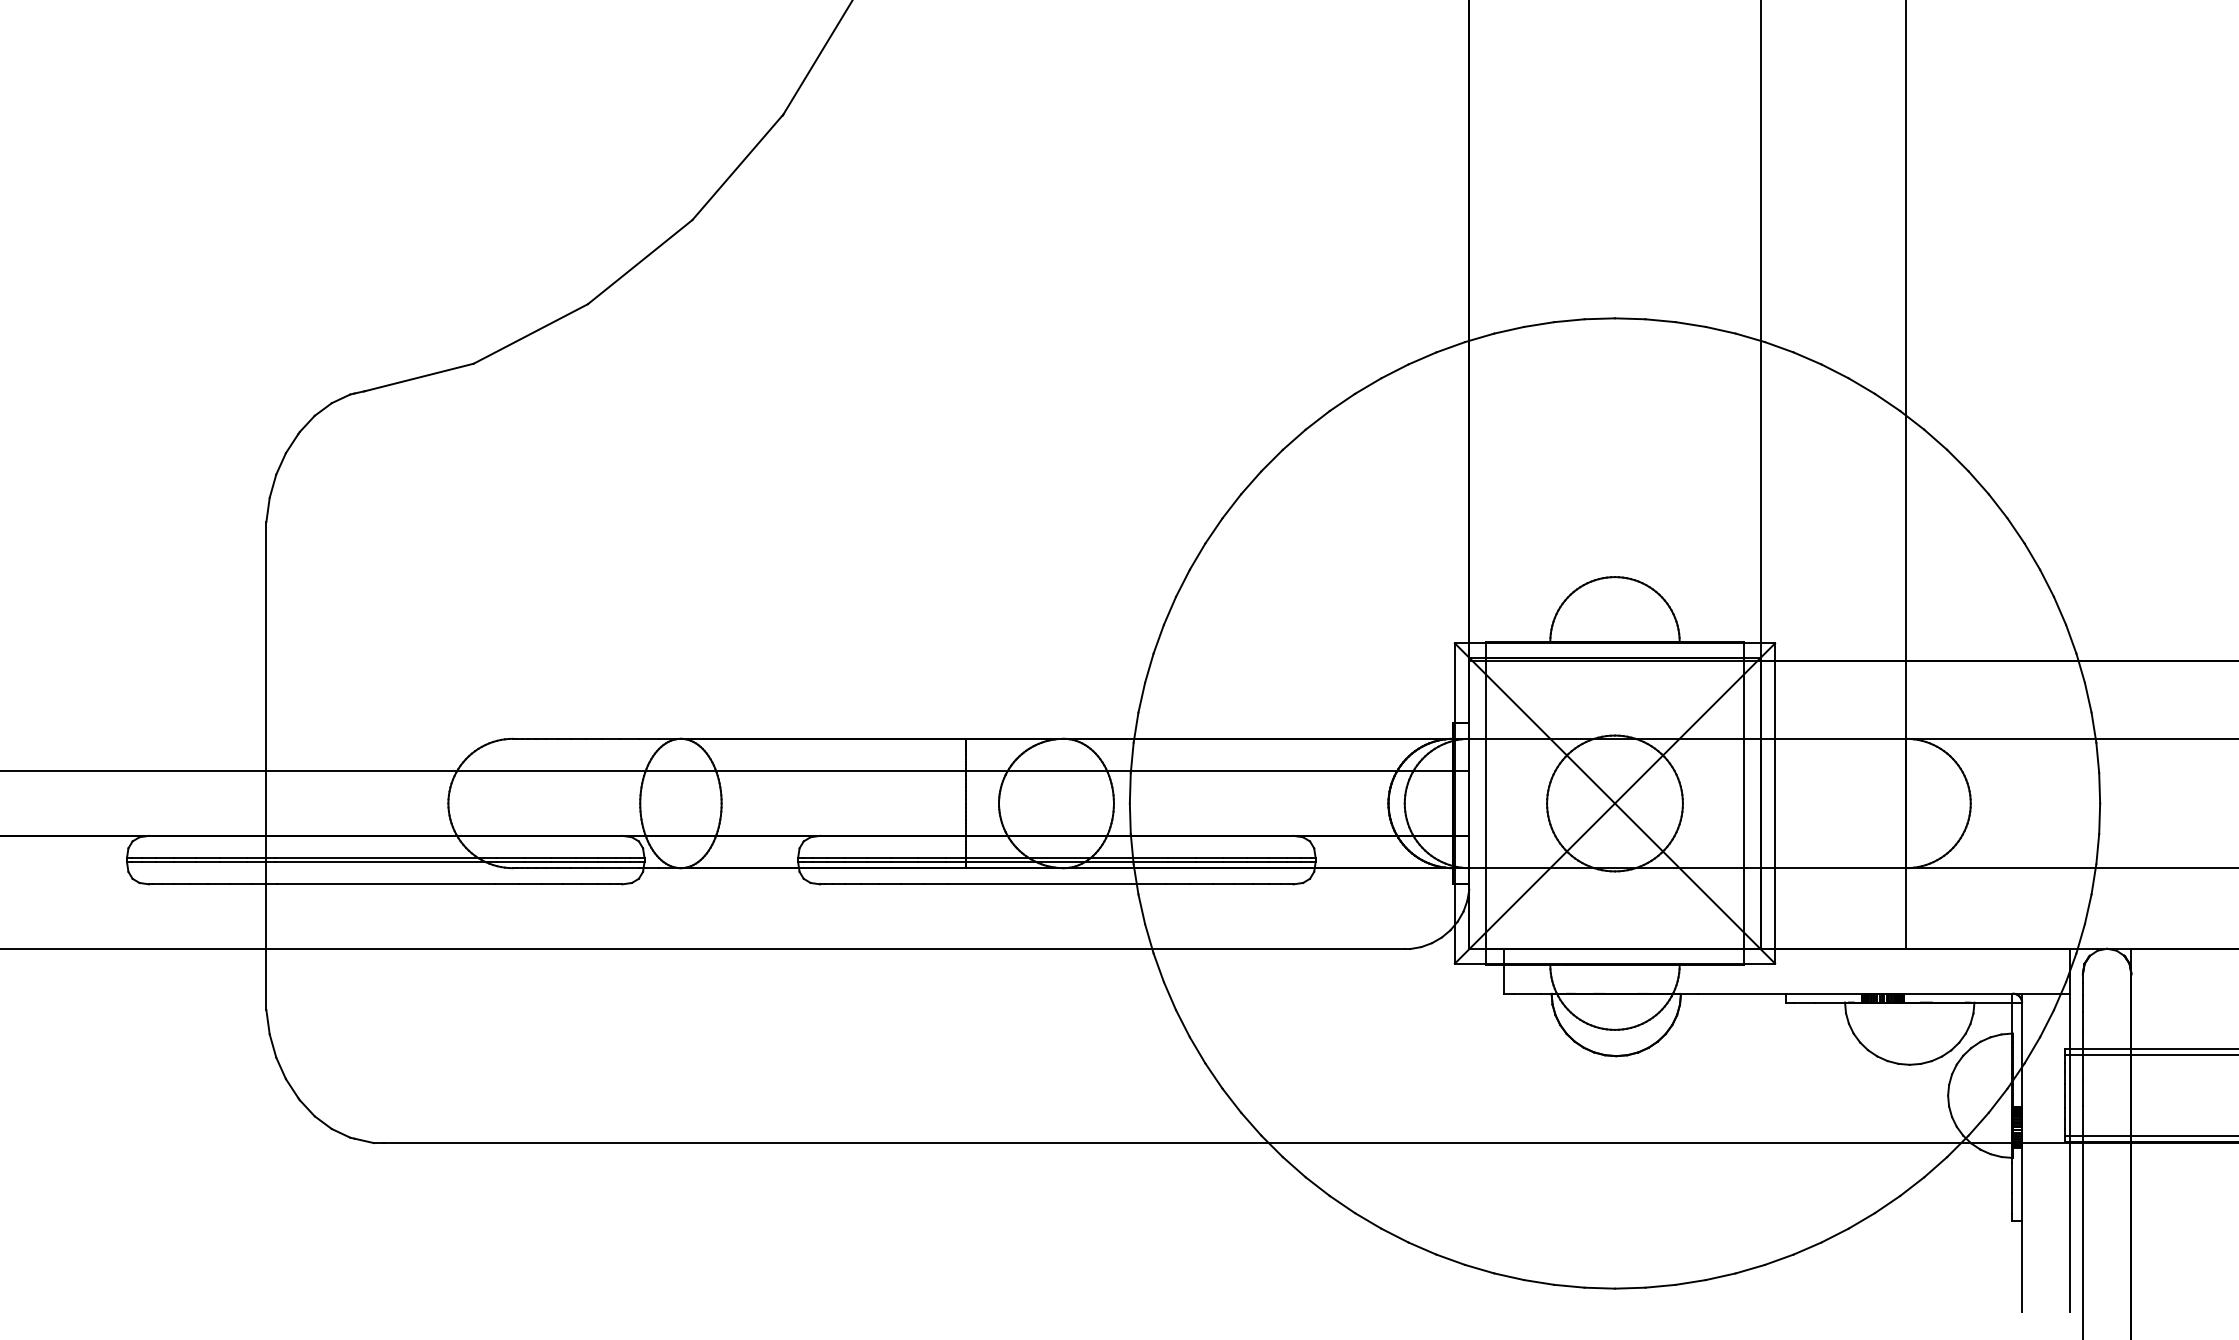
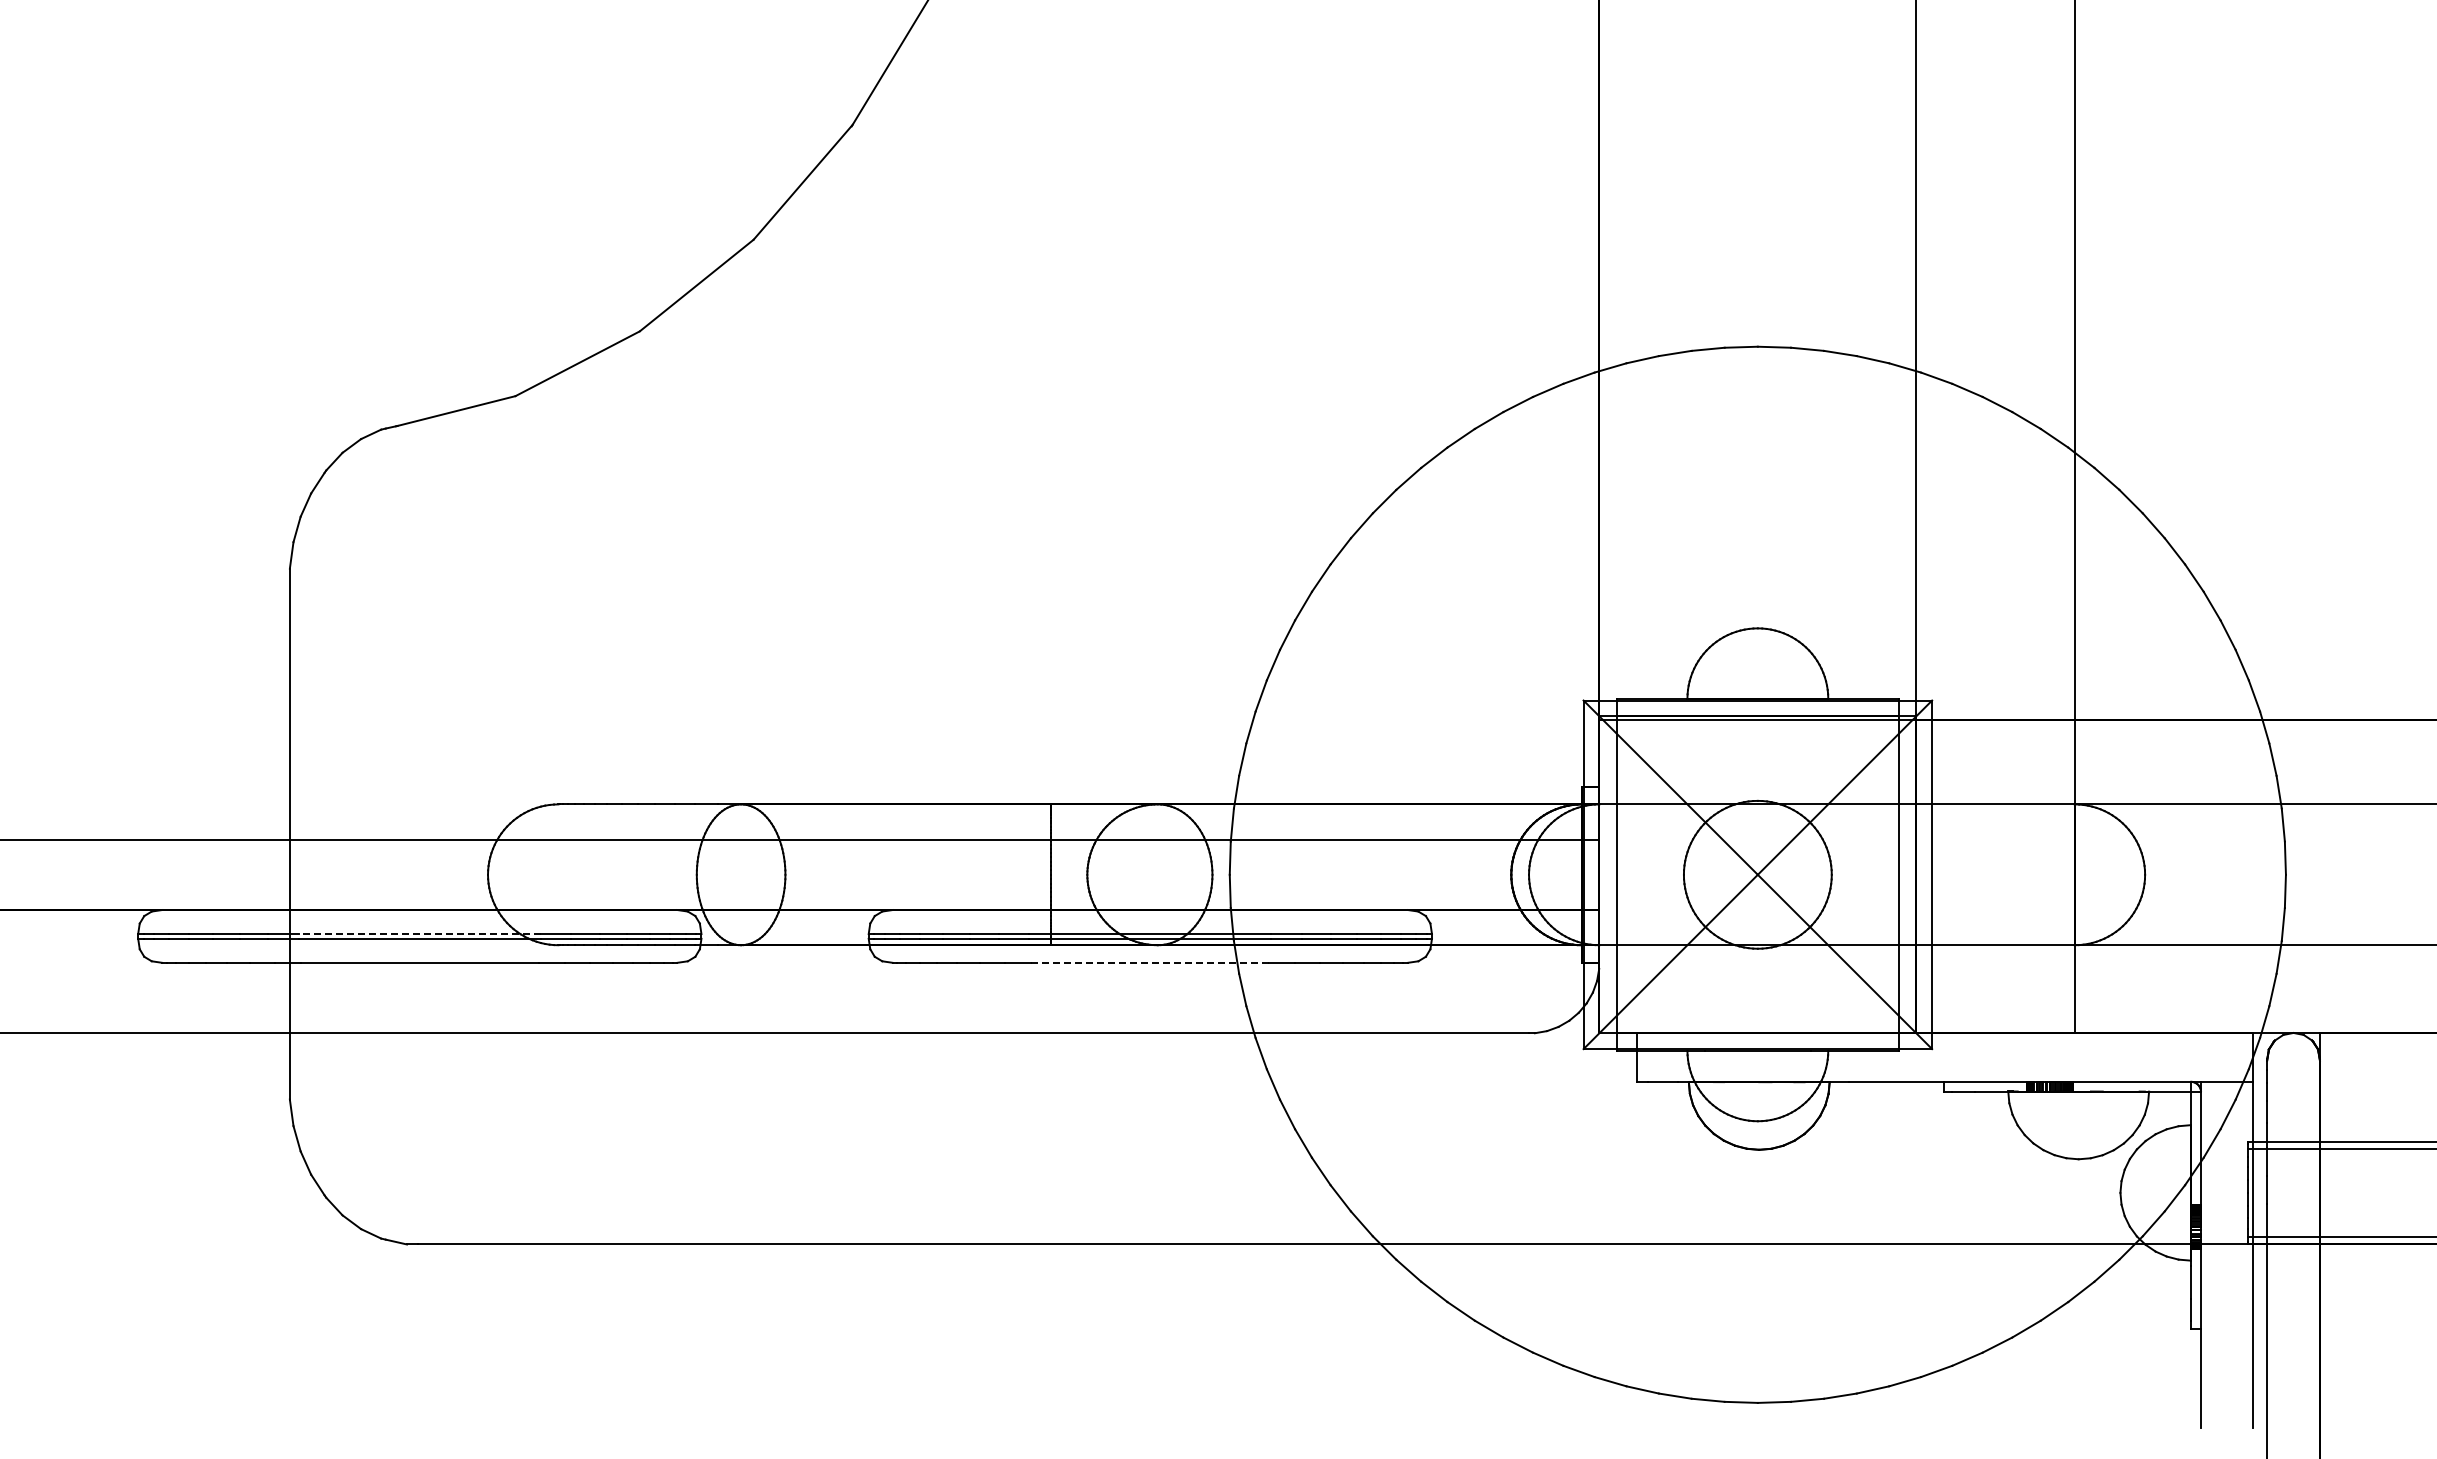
line: (385, 858) -> (419, 934), solid -> dashed
line: (1057, 884) -> (1150, 962), solid -> dashed

